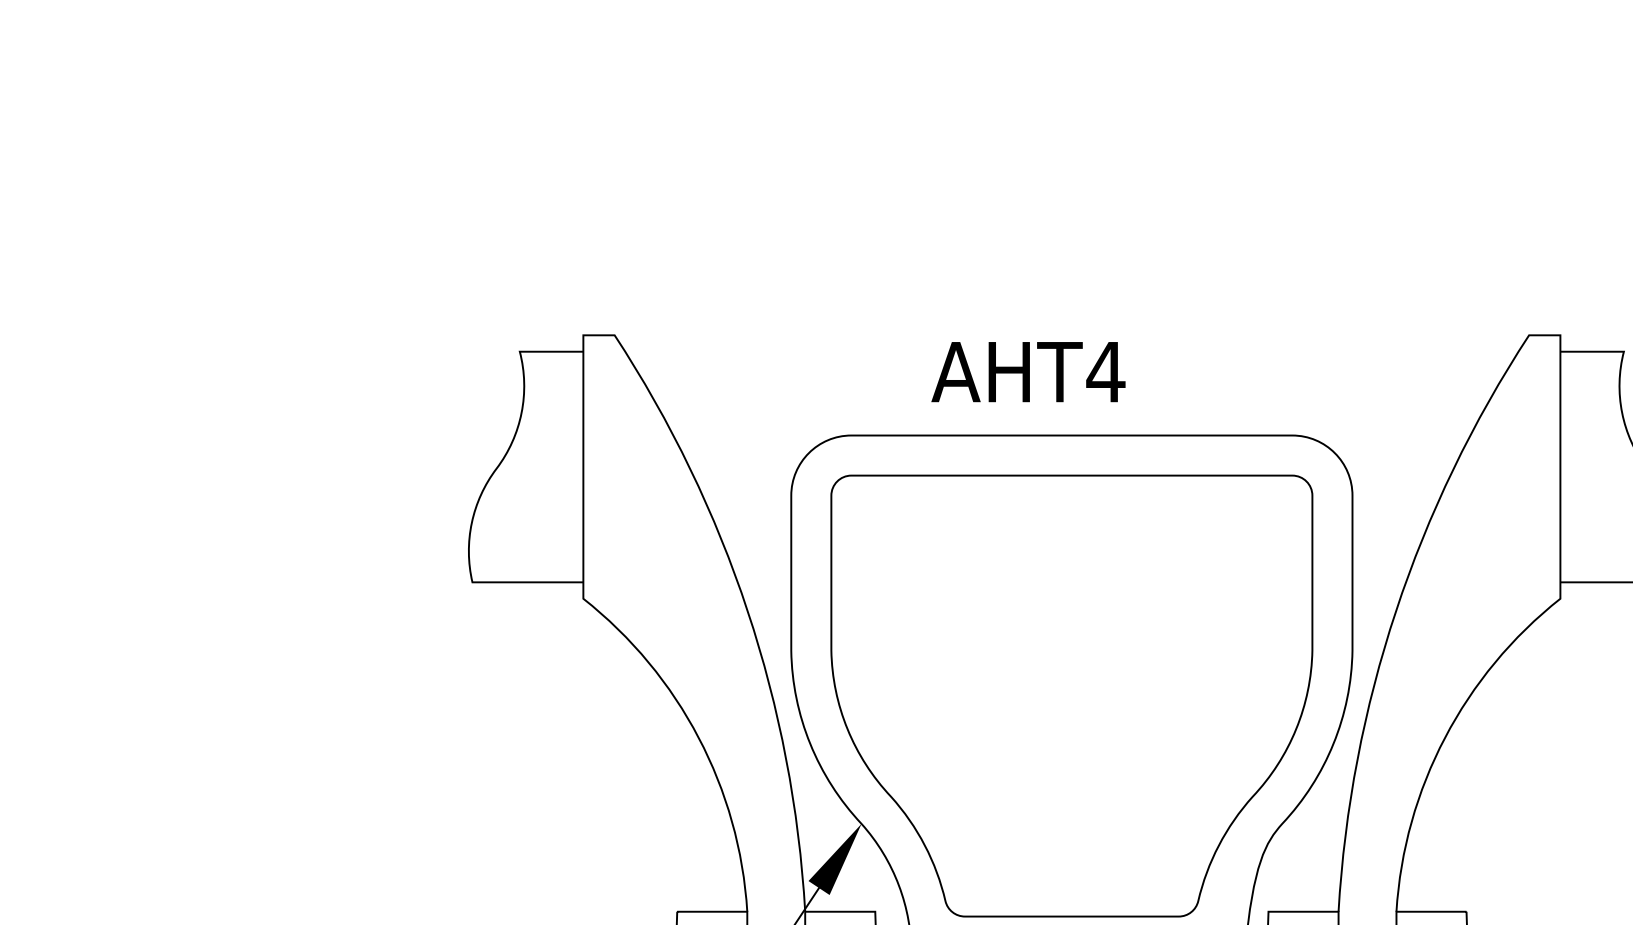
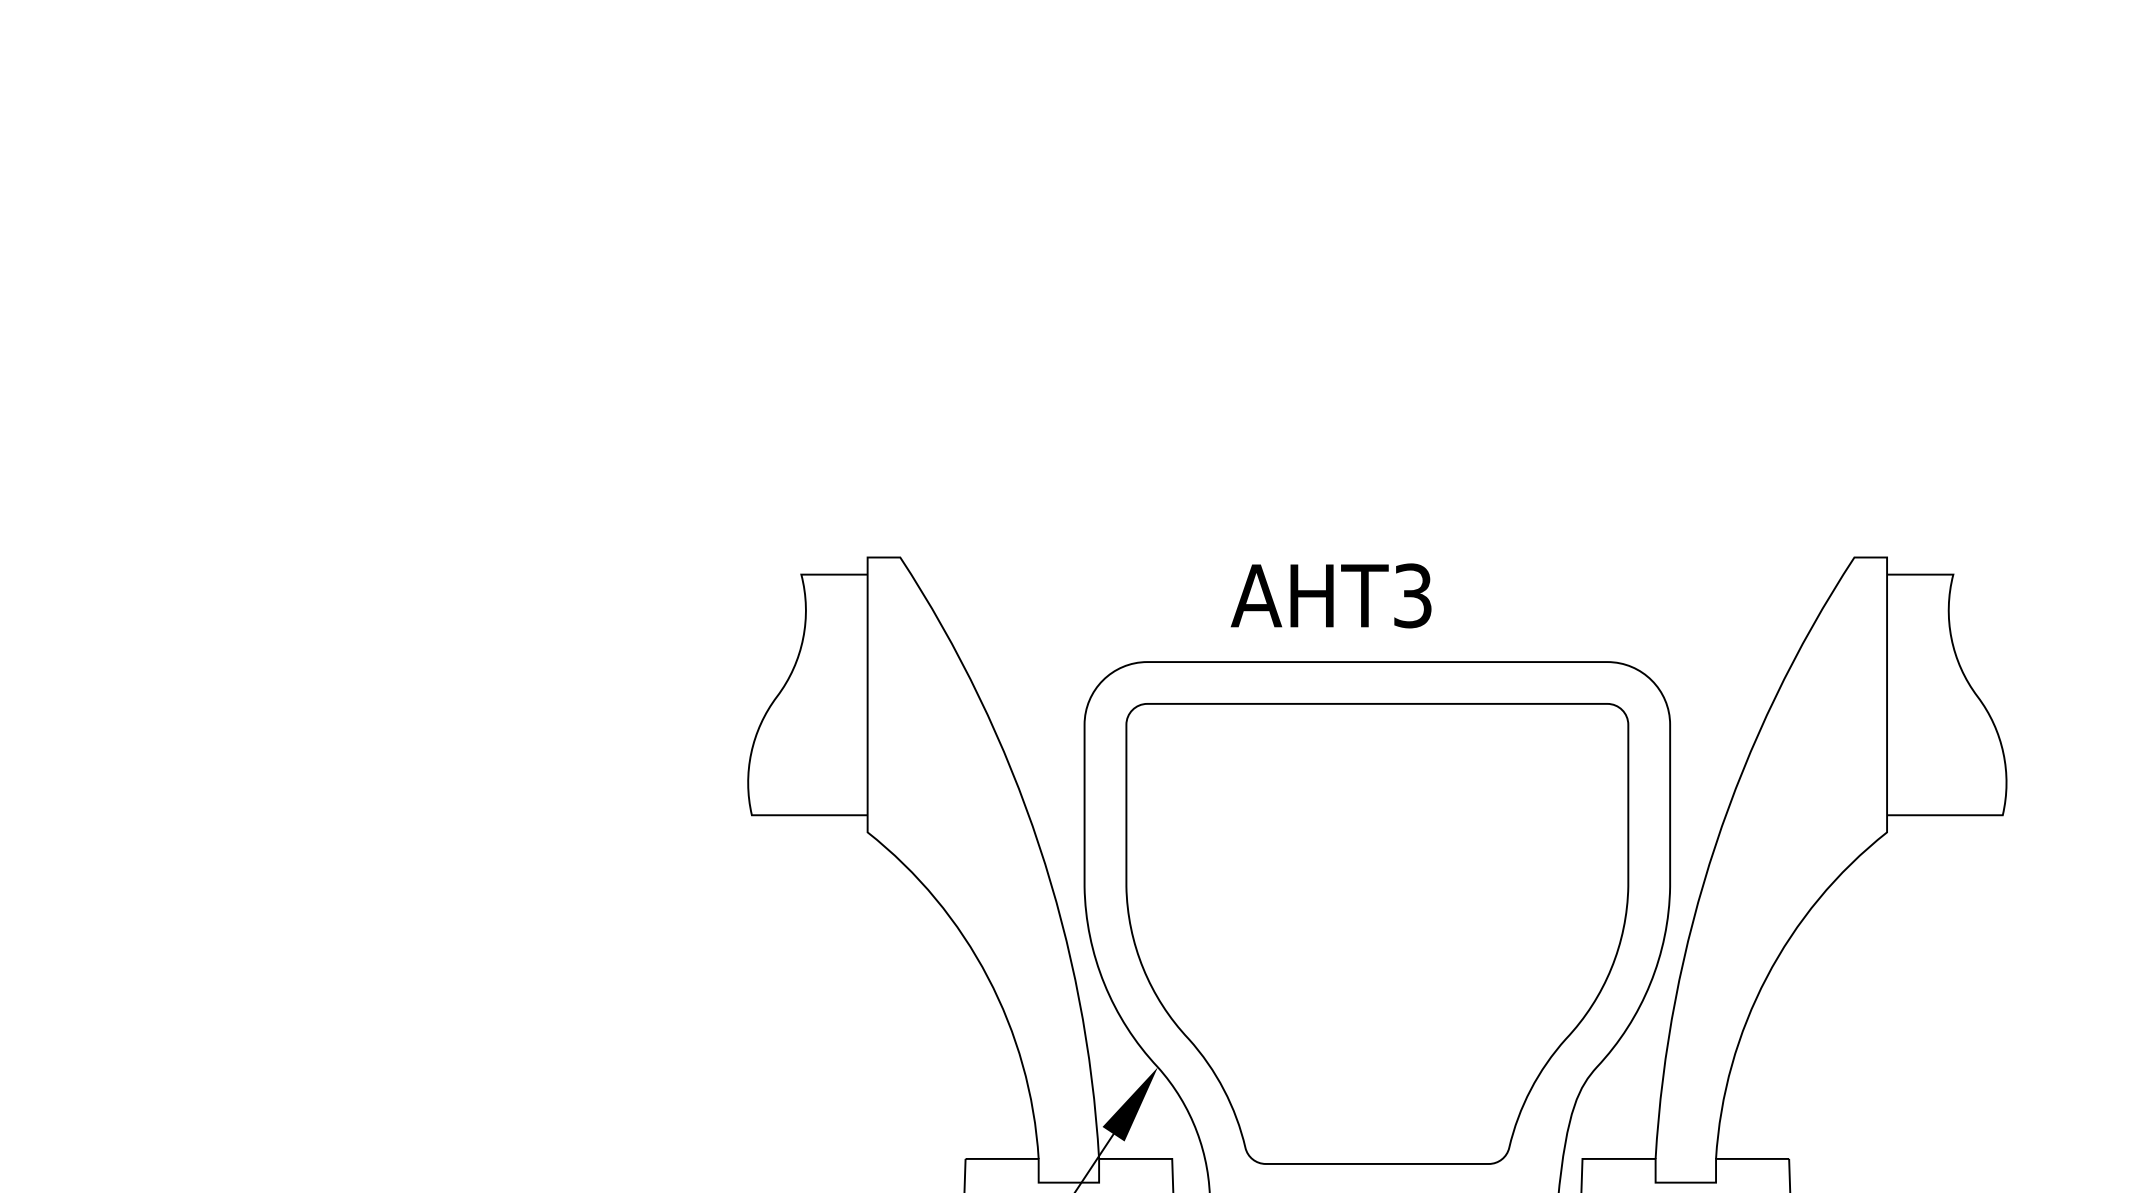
text: (1105, 371) -> (1412, 595), AHT4 -> AHT3

